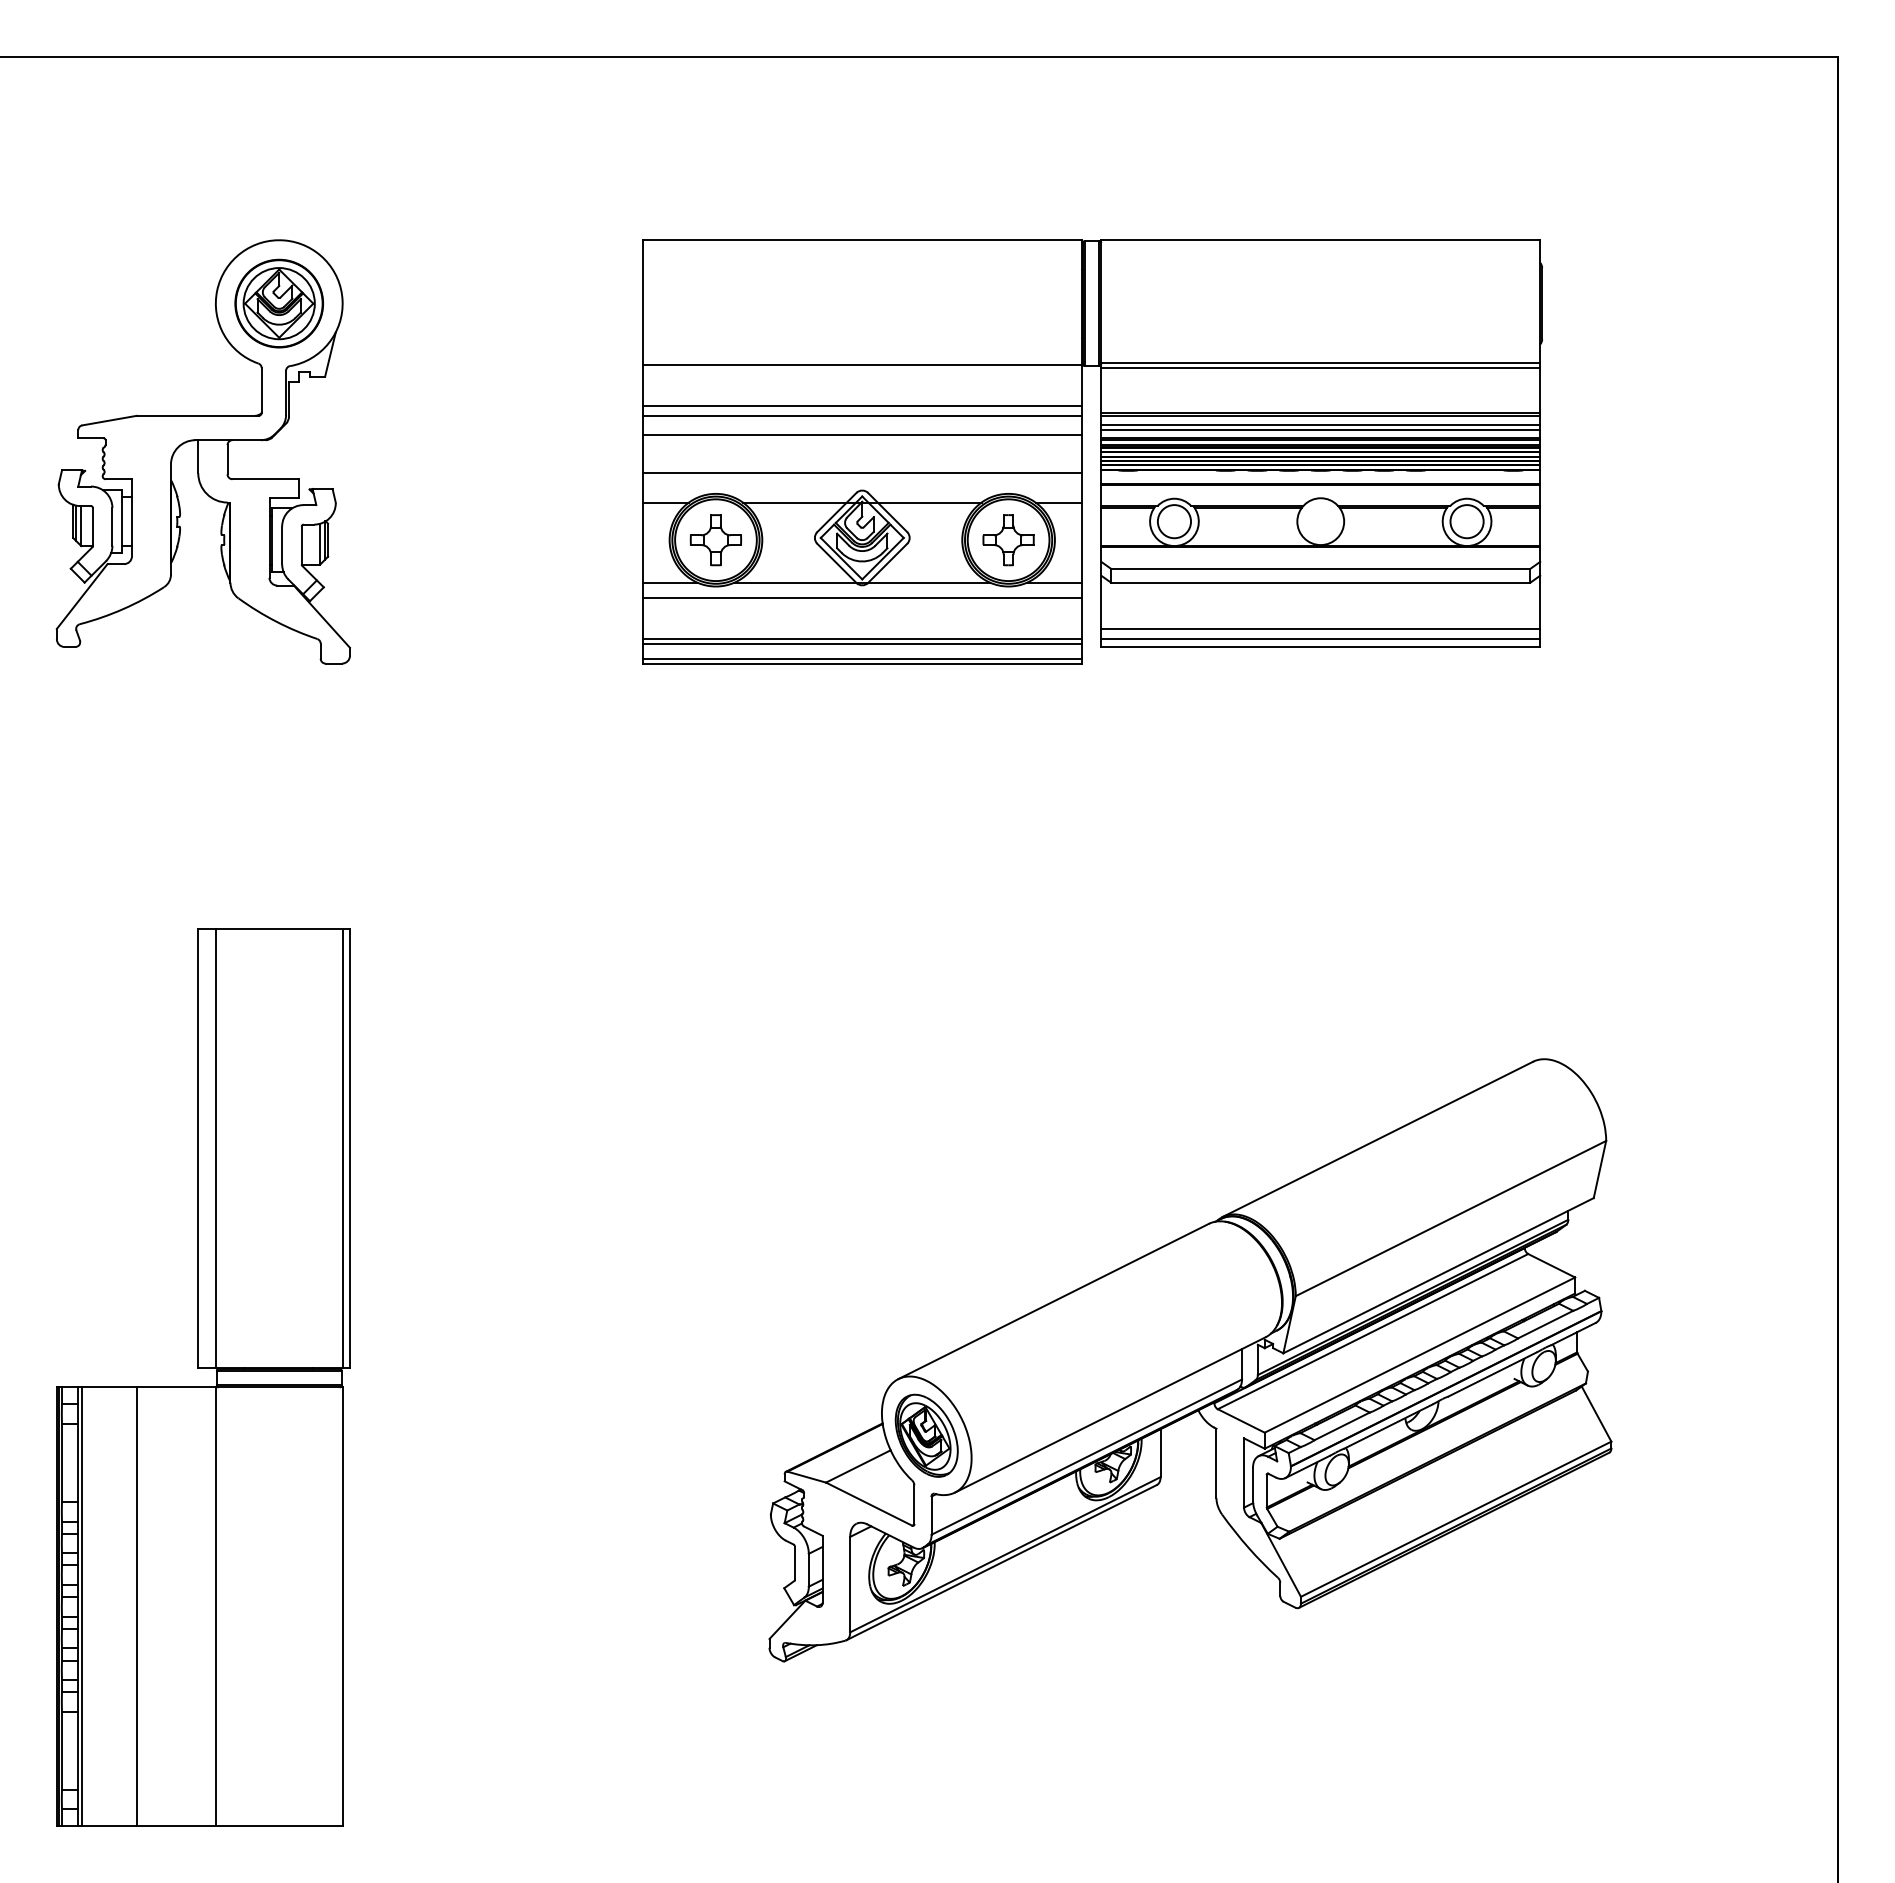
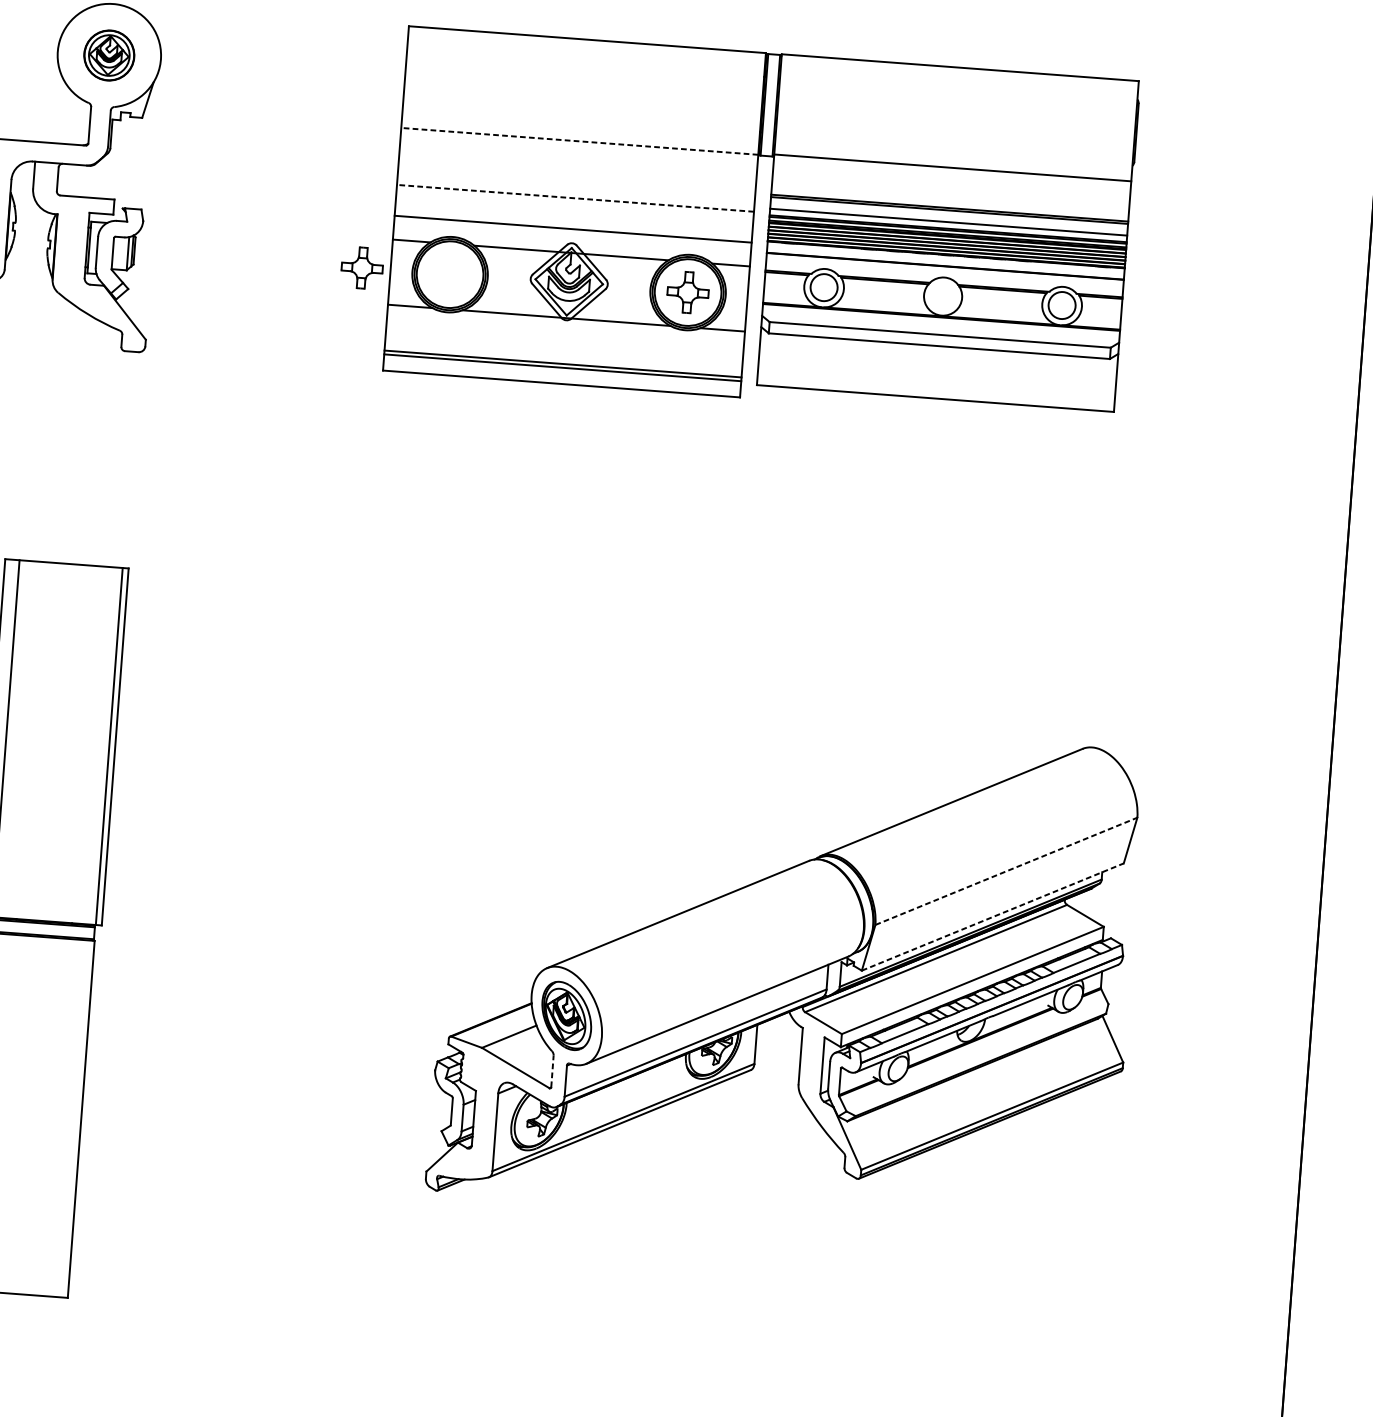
part: (278, 303) -> (108, 55), size x0.7
line: (861, 365) -> (579, 141), solid -> dashed
line: (1320, 368) -> (952, 172), removed
line: (861, 406) -> (576, 174), removed
line: (861, 415) -> (576, 182), removed
line: (1320, 425) -> (948, 218), removed
line: (861, 435) -> (574, 198), solid -> dashed
part: (715, 540) -> (361, 268), moved
line: (861, 598) -> (564, 330), removed
line: (1320, 628) -> (936, 383), removed
line: (1320, 639) -> (935, 392), removed
line: (861, 658) -> (561, 379), removed
line: (1450, 1218) -> (1006, 871), solid -> dashed
line: (1438, 1275) -> (992, 916), solid -> dashed
line: (914, 1504) -> (552, 1071), solid -> dashed

